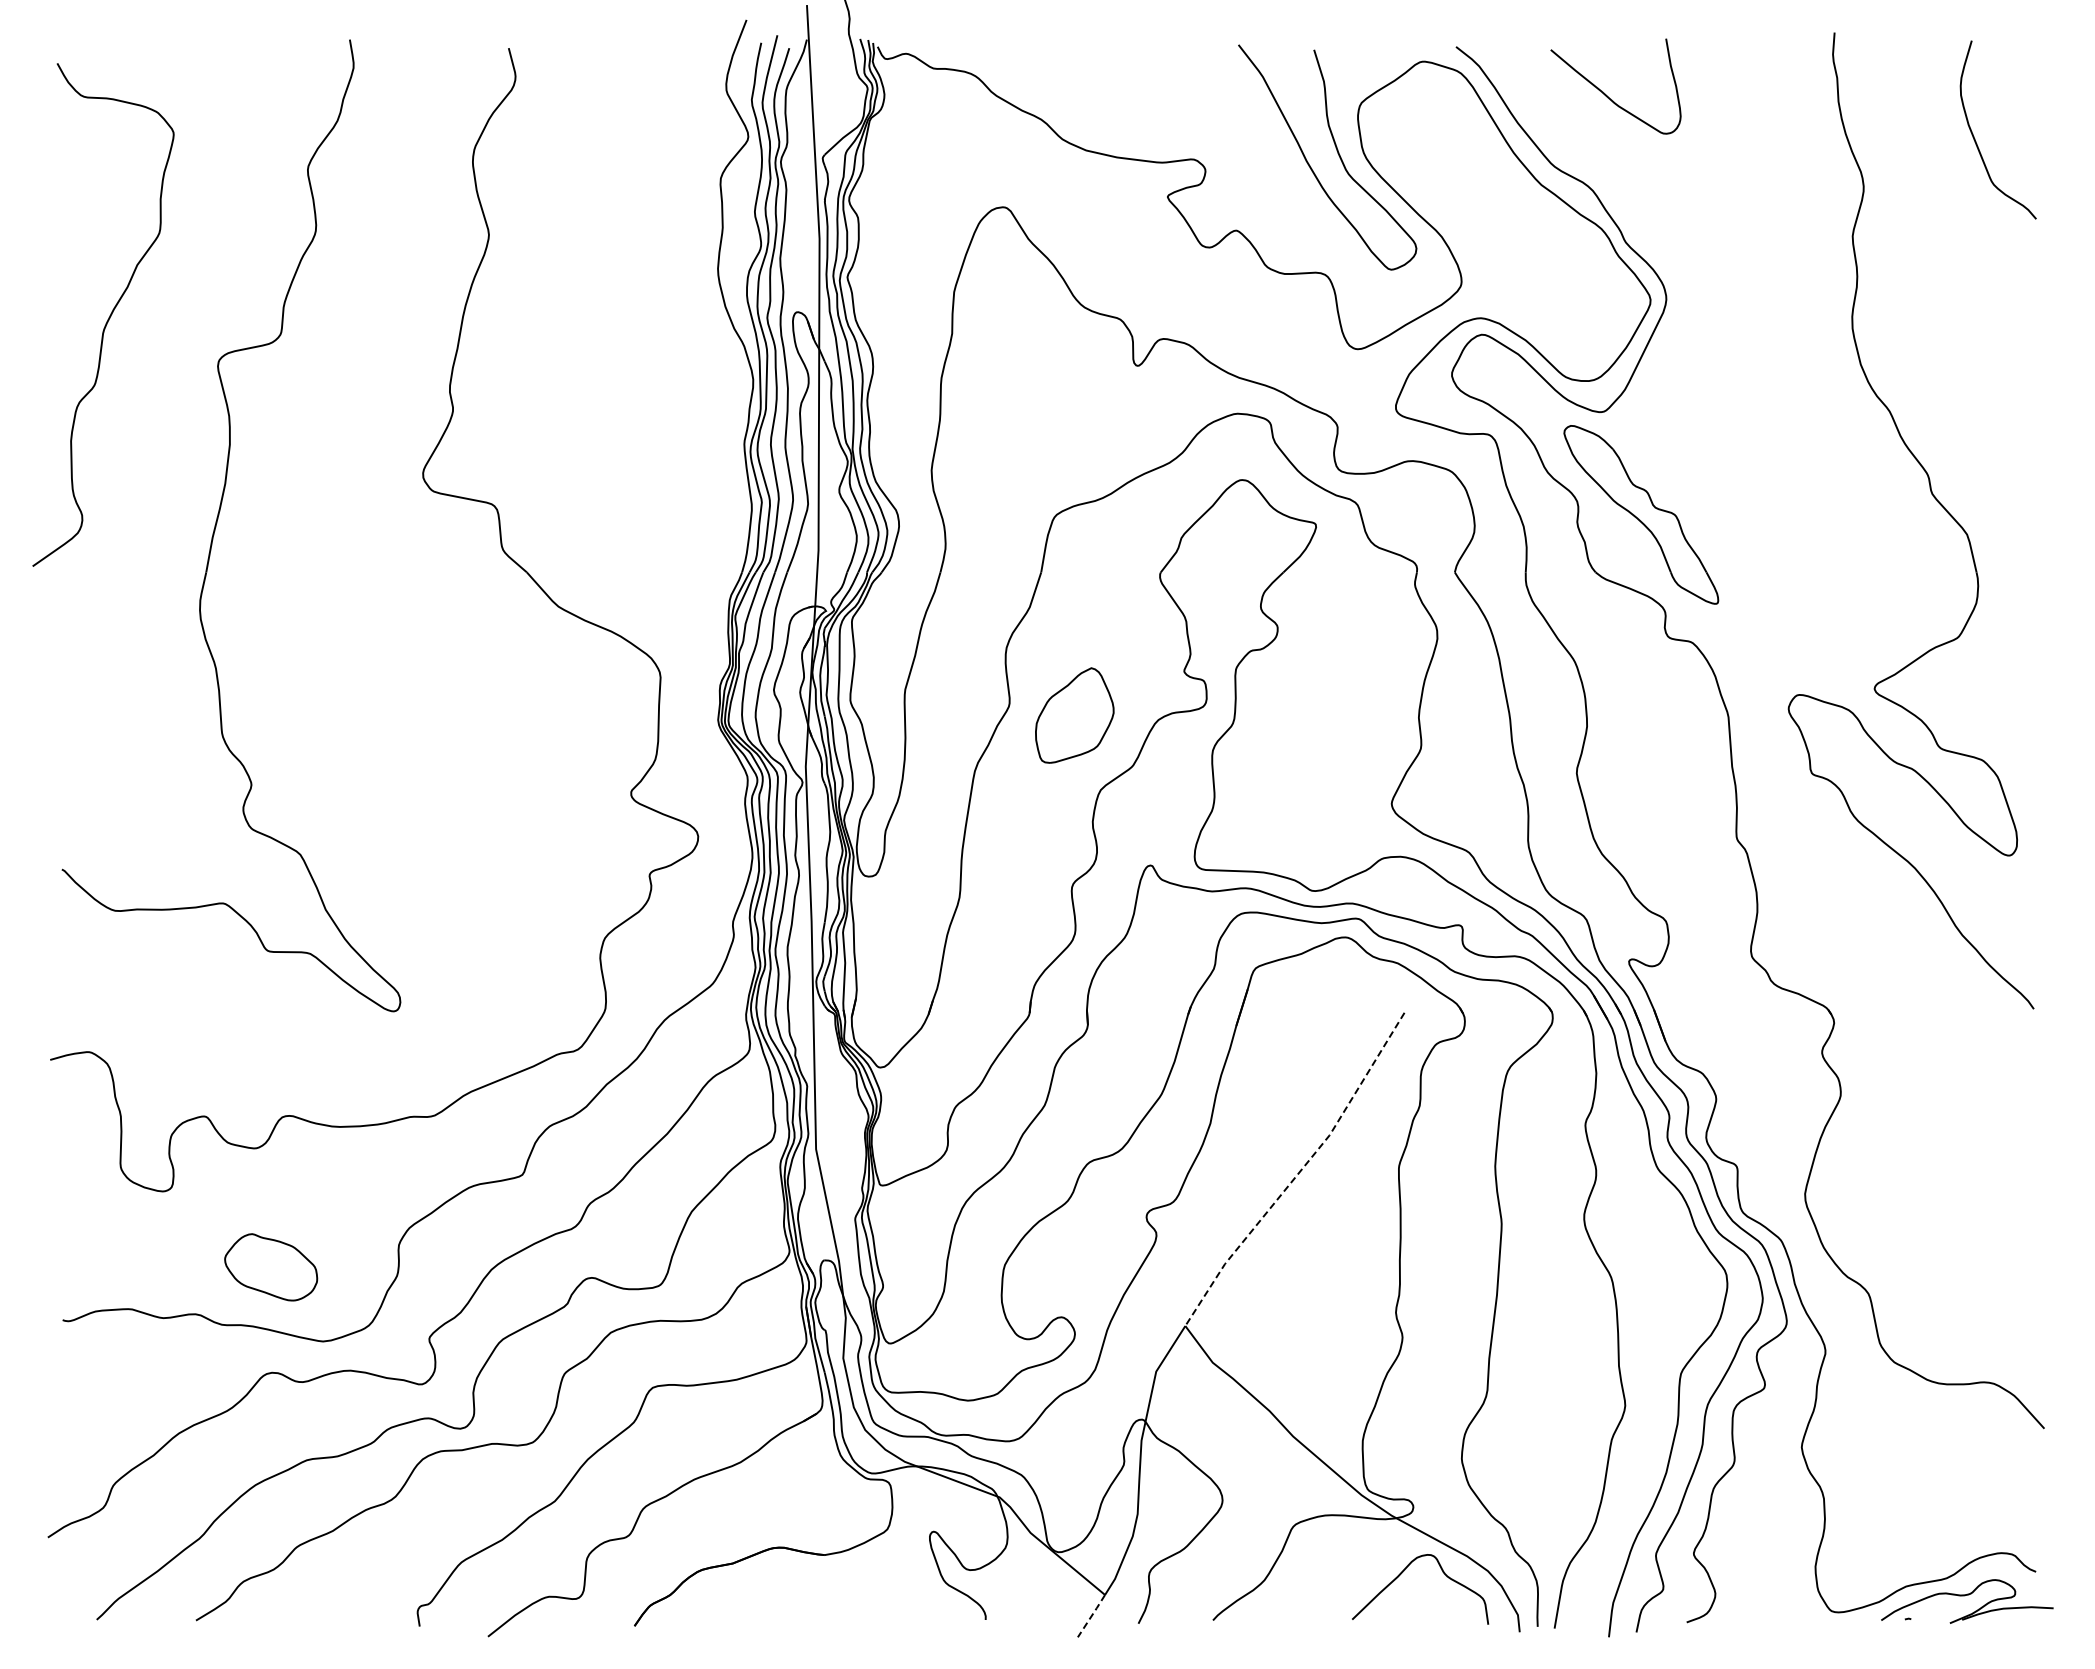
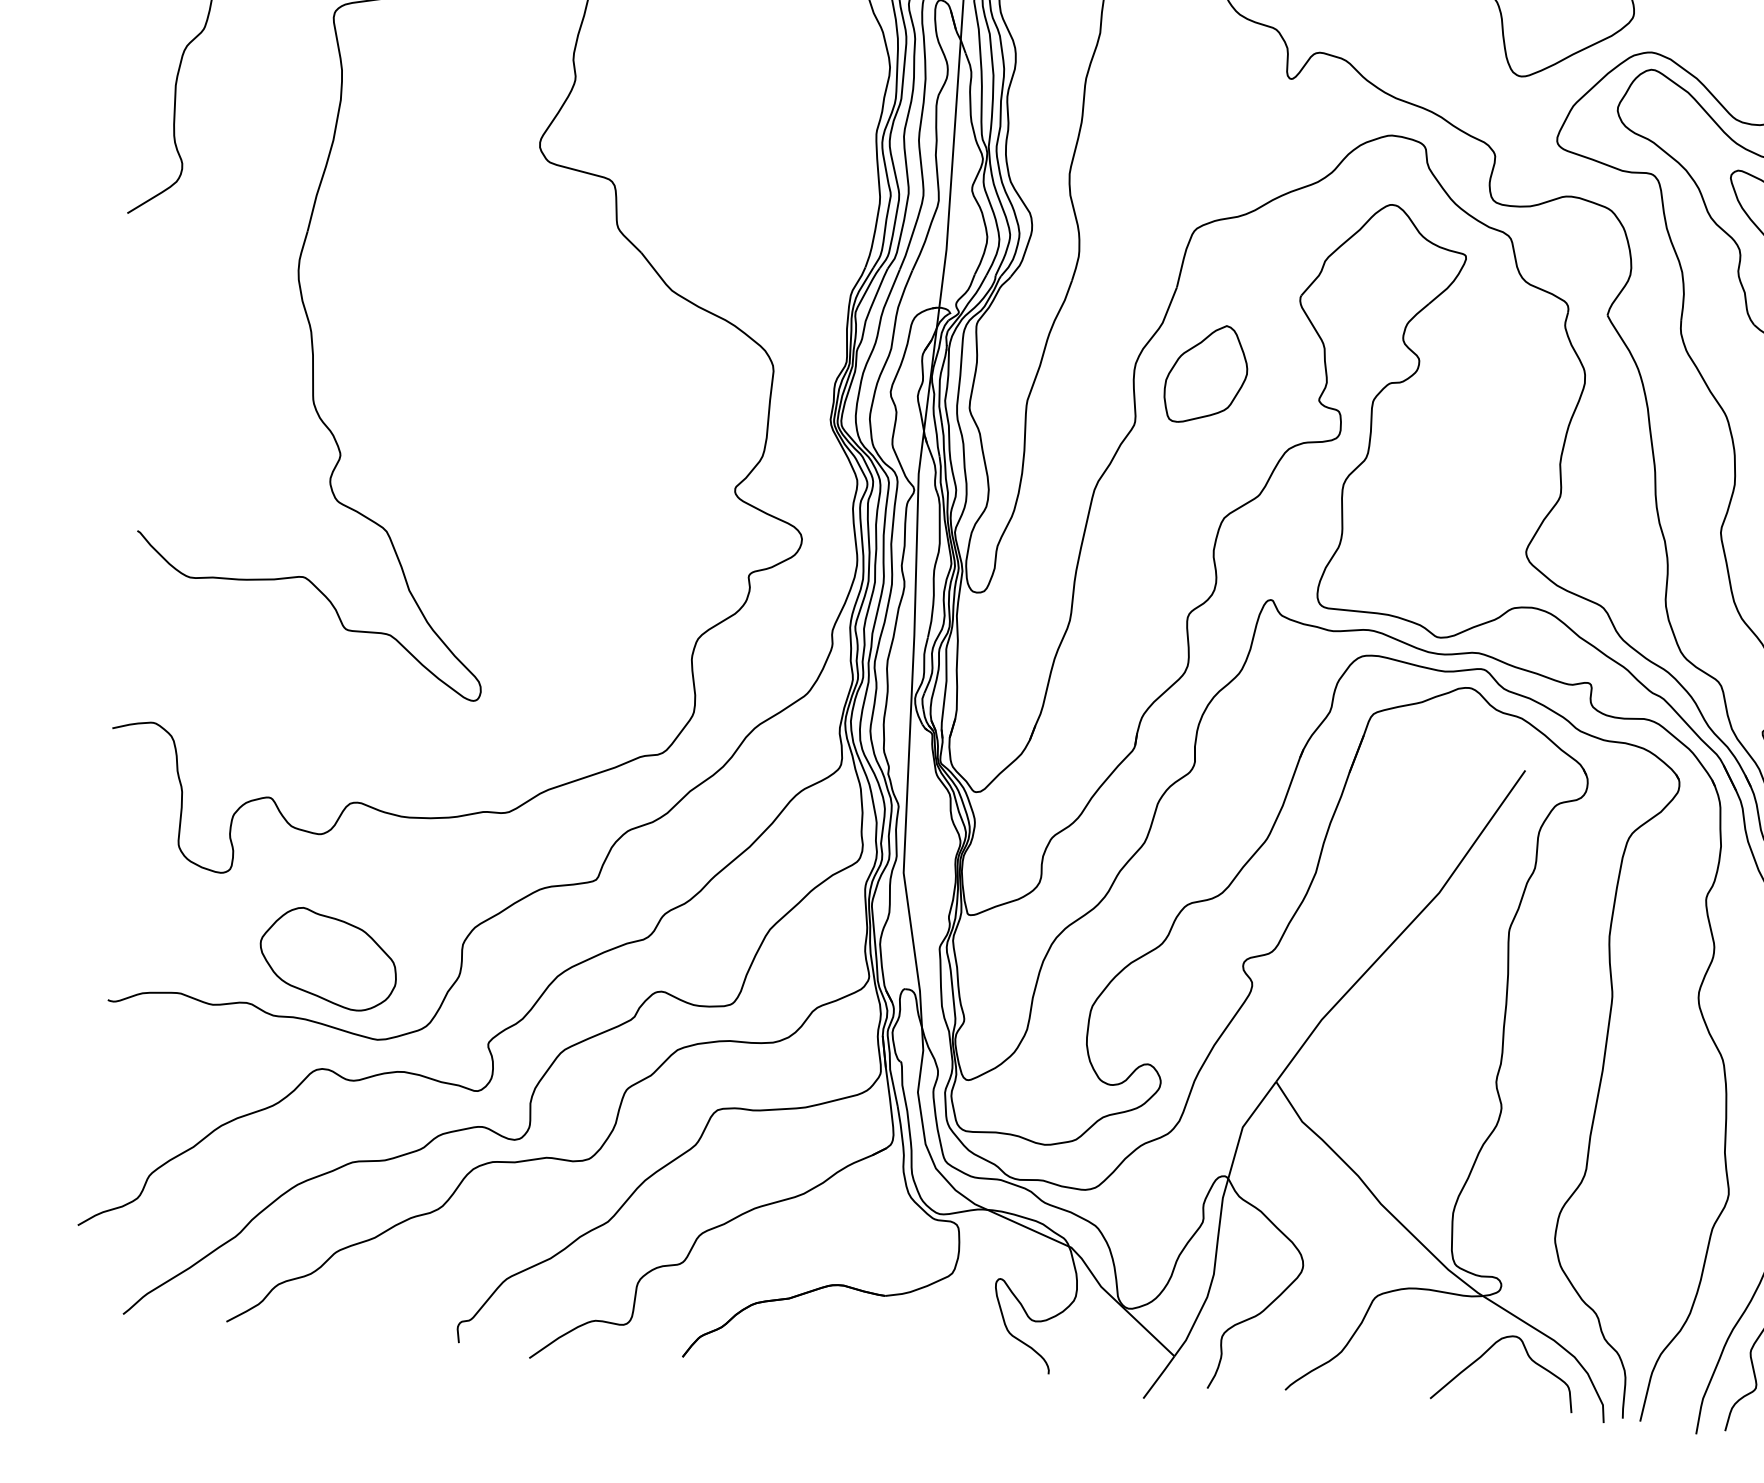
part: (1074, 715) -> (1206, 374), moved
line: (1299, 1172) -> (1405, 929), dashed -> solid
part: (270, 1267) -> (327, 959), size x1.43
line: (1091, 1615) -> (1158, 1376), dashed -> solid

